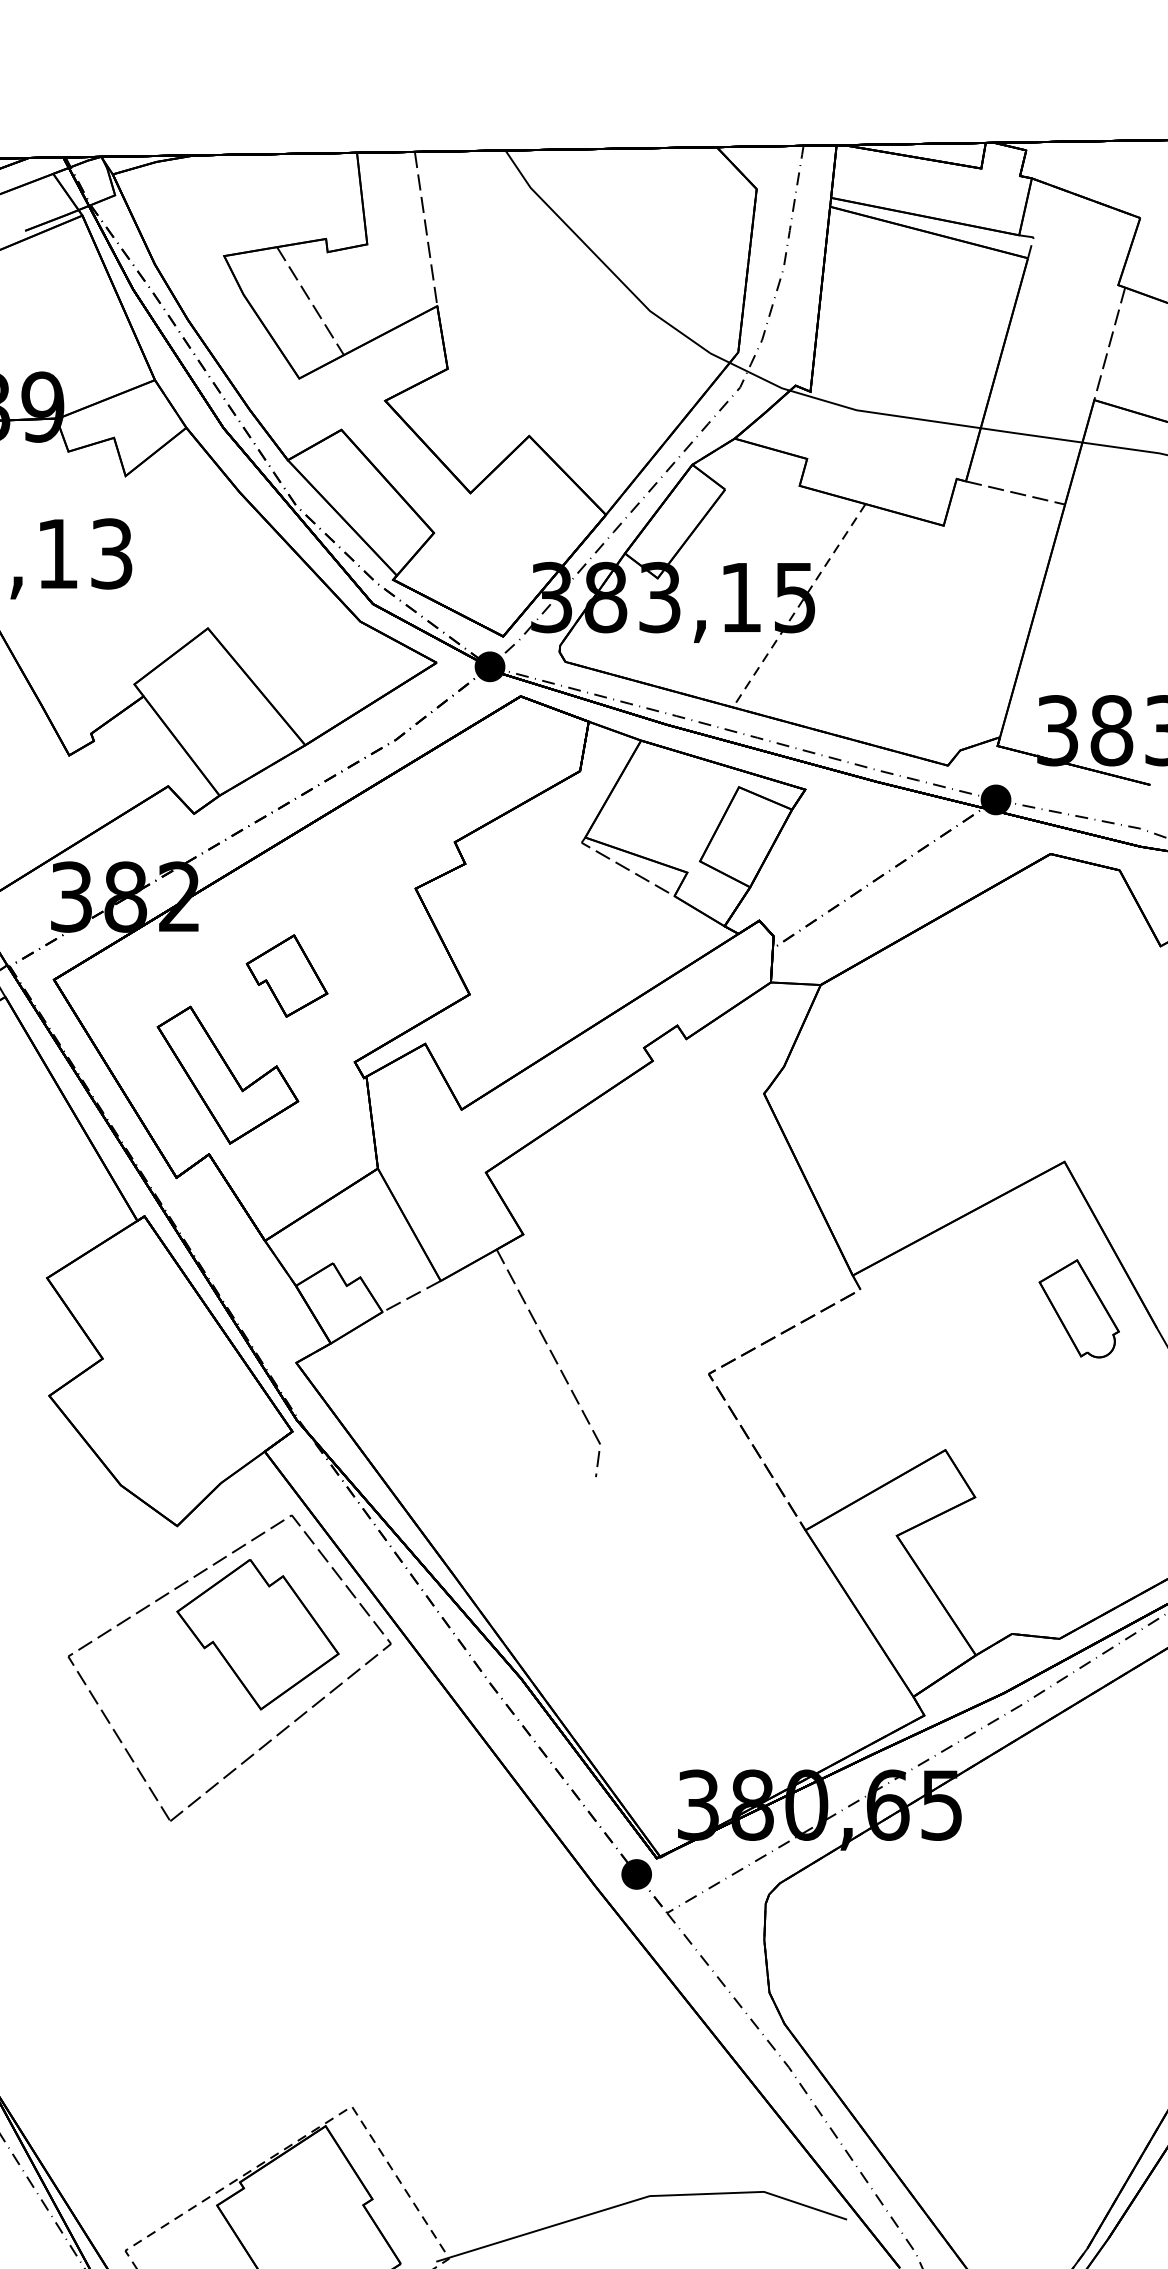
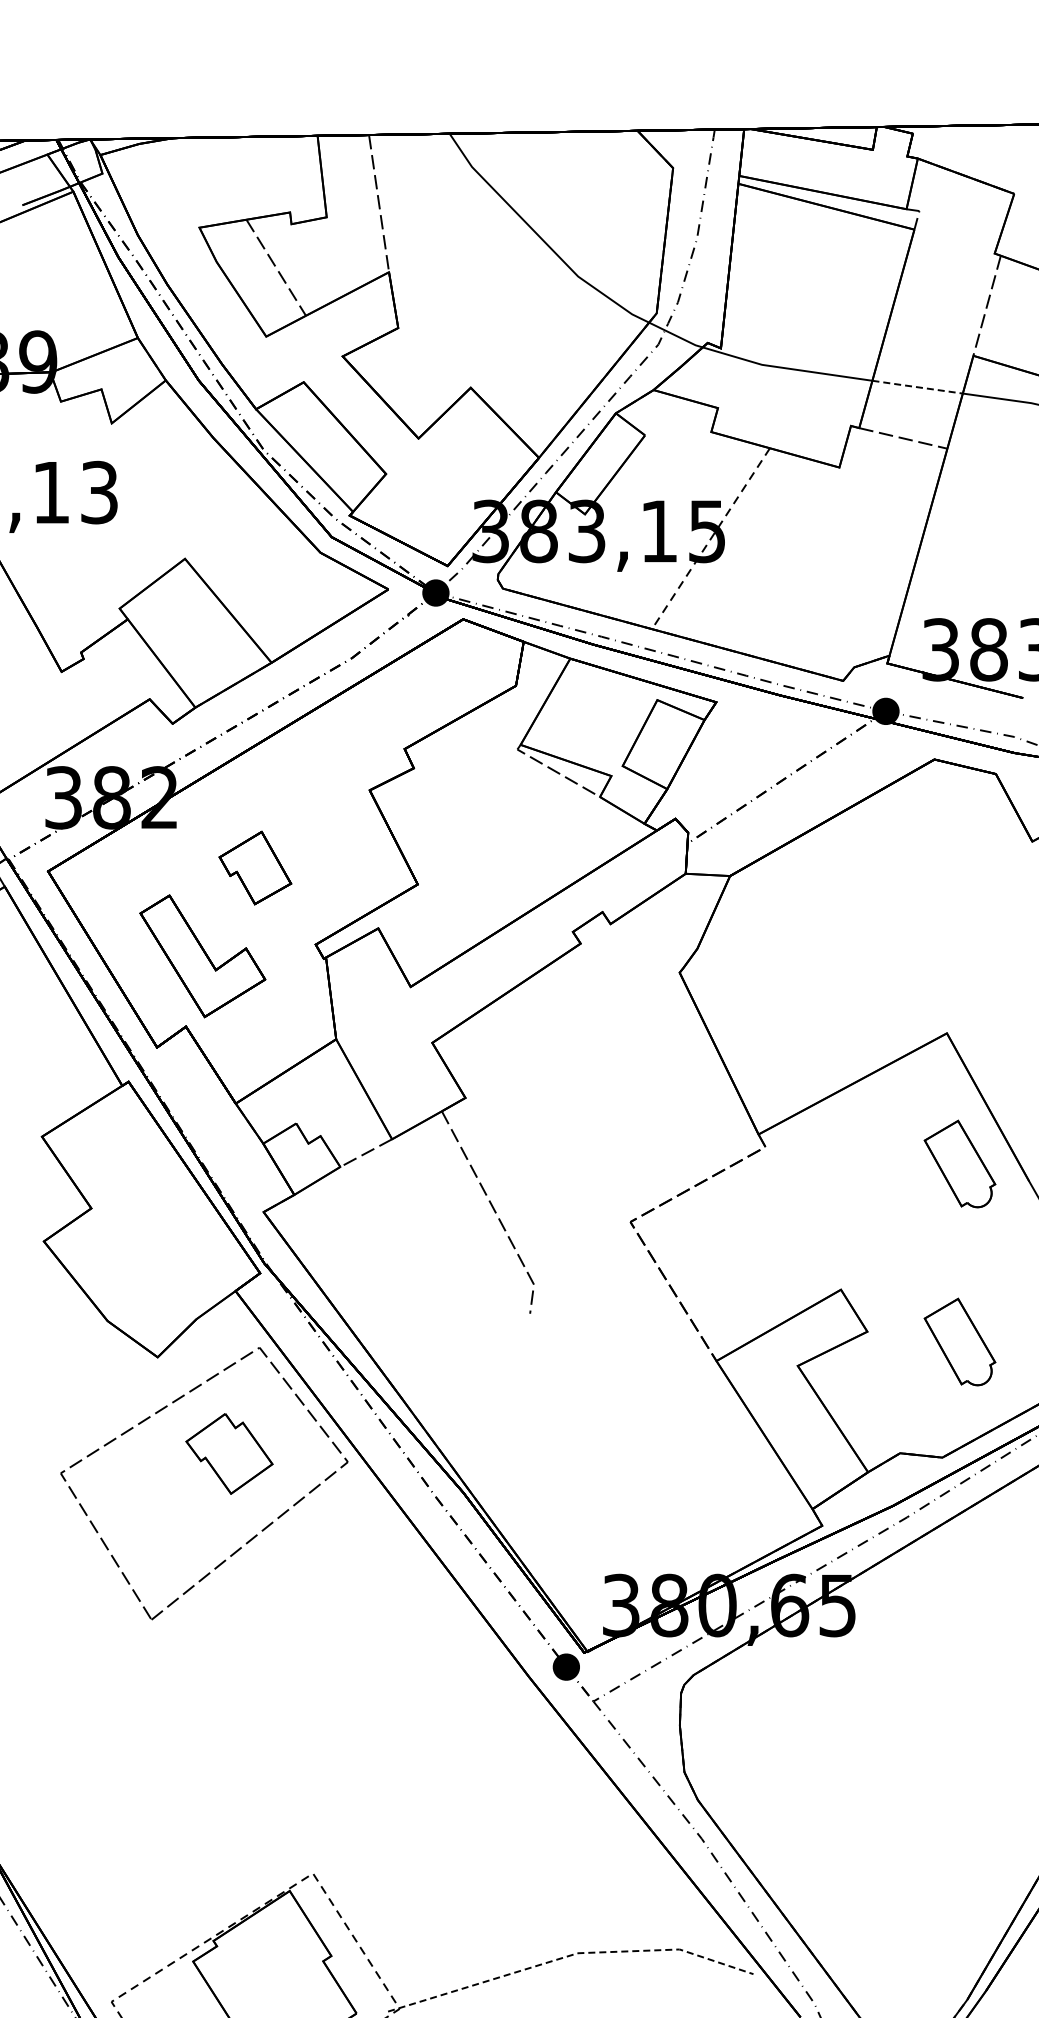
line: (1031, 435) -> (917, 387), solid -> dashed
part: (1078, 1508) -> (959, 1341), added
part: (257, 1634) -> (229, 1453), size x0.6
line: (641, 2198) -> (570, 1955), solid -> dashed

